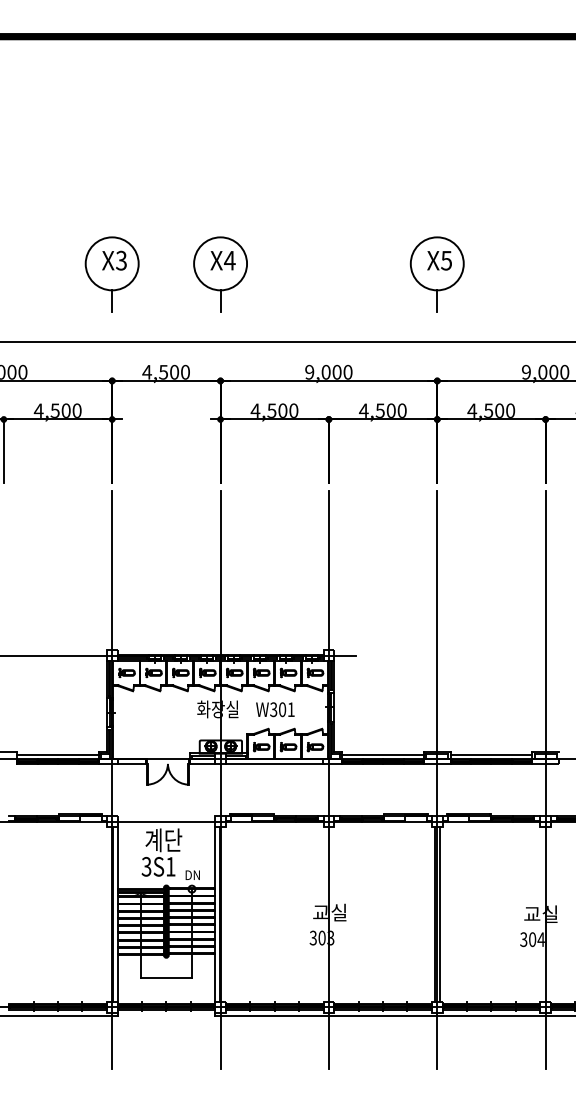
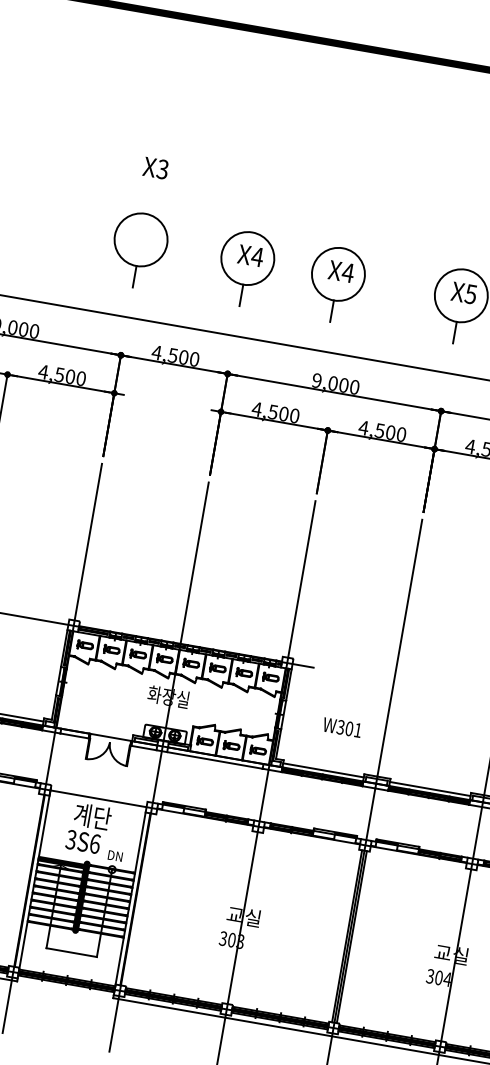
text: (114, 260) -> (155, 168), moved
part: (312, 274) -> (336, 284), added
text: (275, 709) -> (342, 727), moved
text: (170, 866) -> (94, 843), 3S1 -> 3S6

